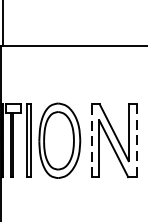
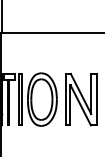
line: (92, 140) -> (65, 99), dashed -> solid
line: (136, 140) -> (96, 99), dashed -> solid

